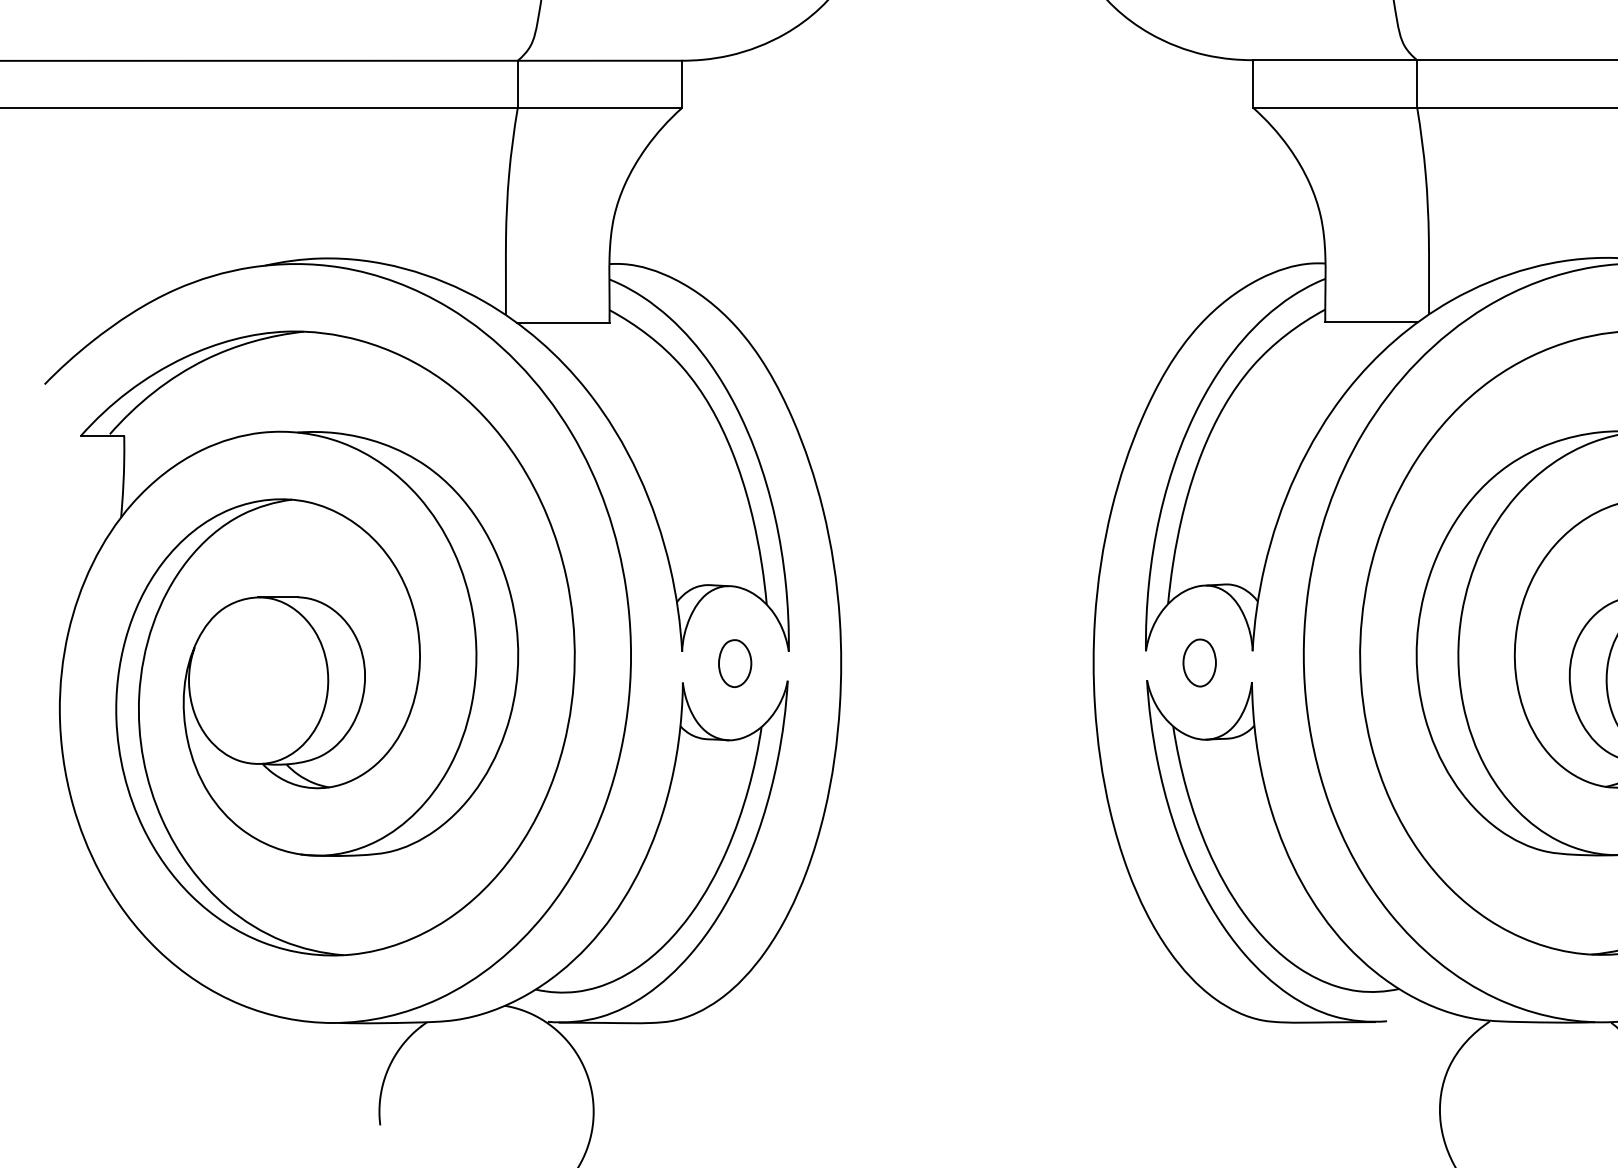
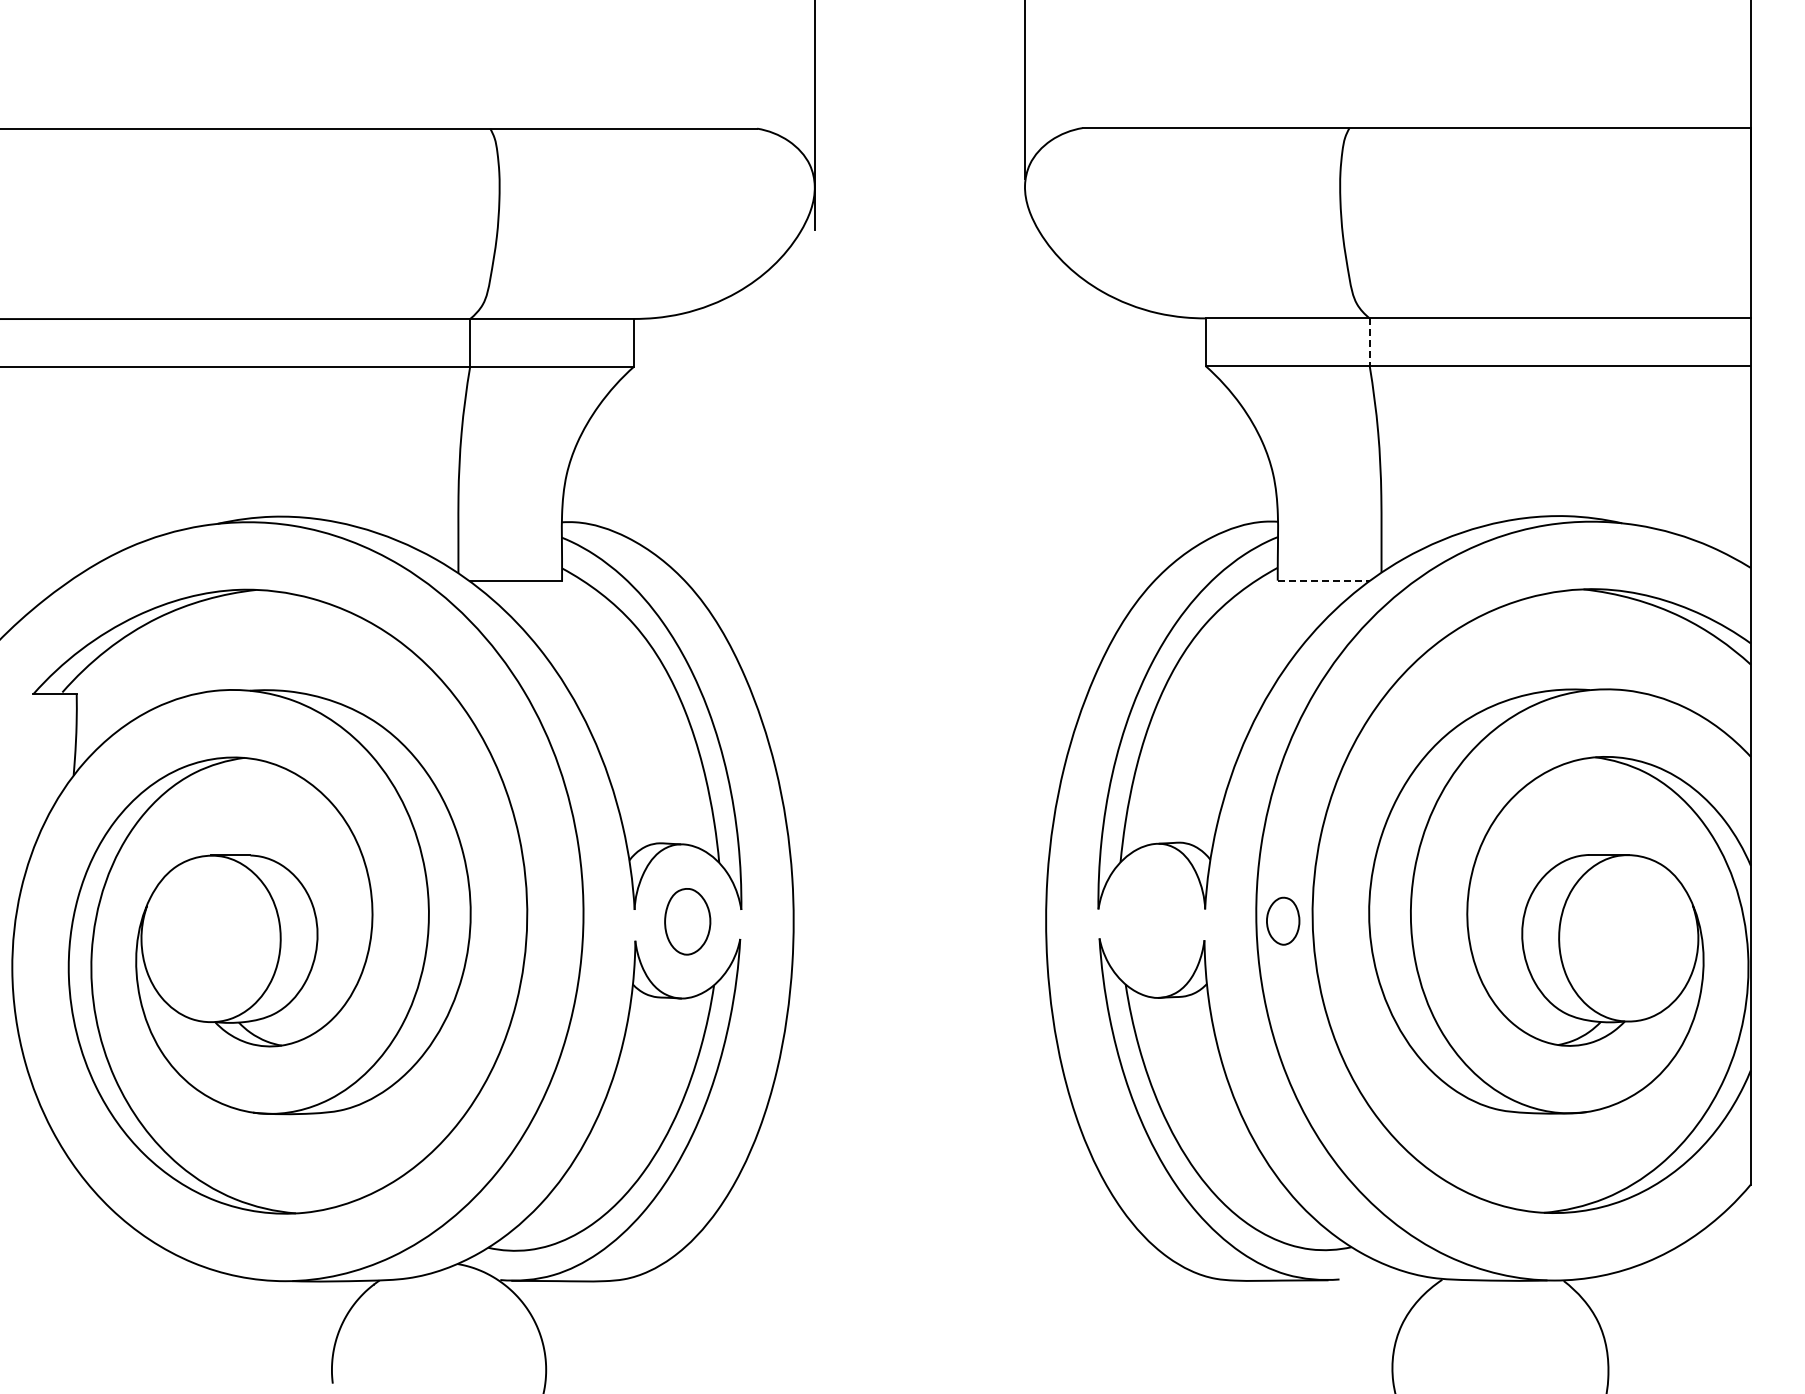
line: (1417, 84) -> (1369, 342), solid -> dashed
line: (1372, 322) -> (1324, 580), solid -> dashed
part: (1200, 662) -> (1283, 920), moved
part: (735, 663) -> (687, 921), size x1.4

